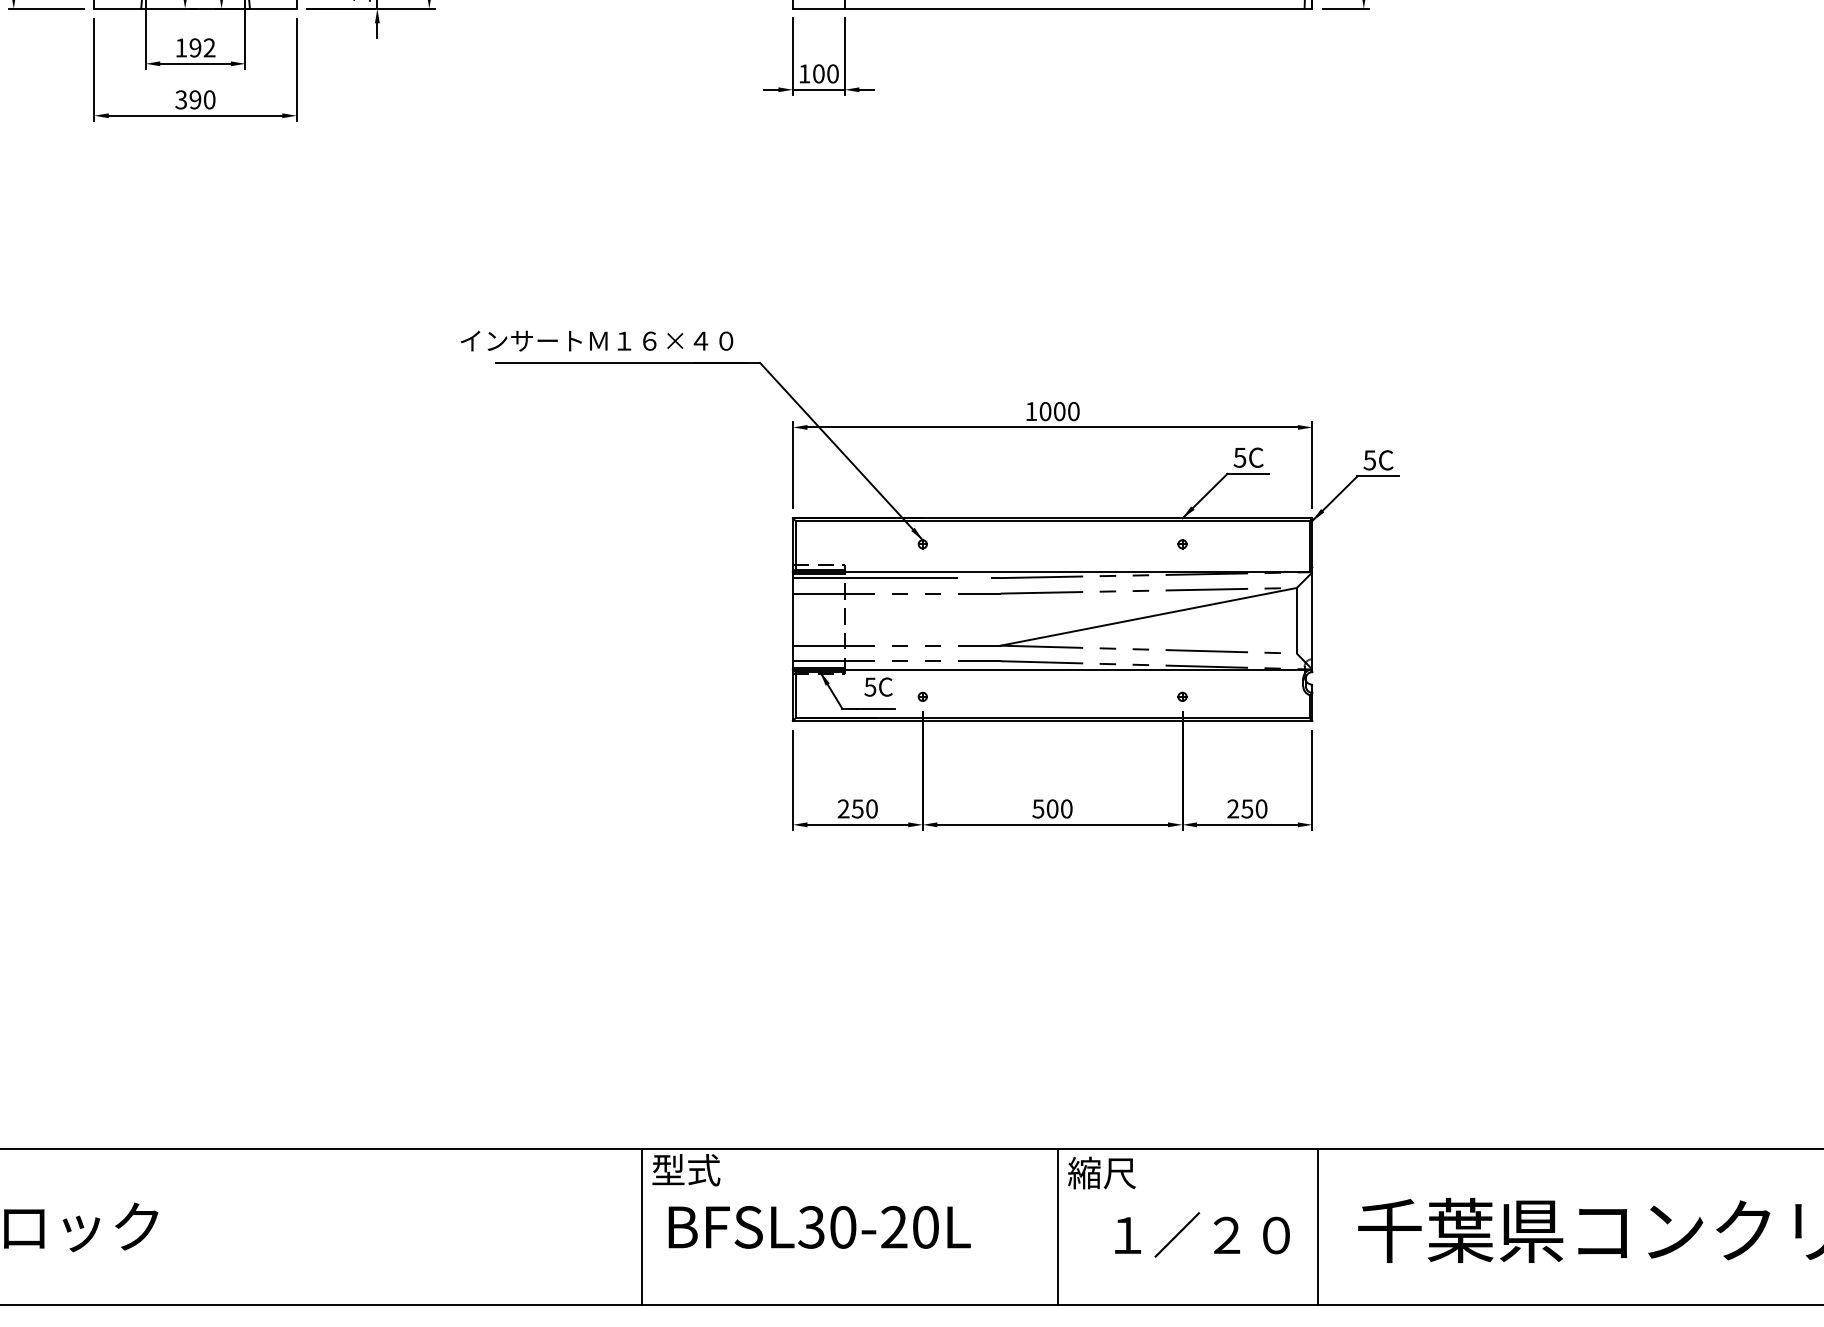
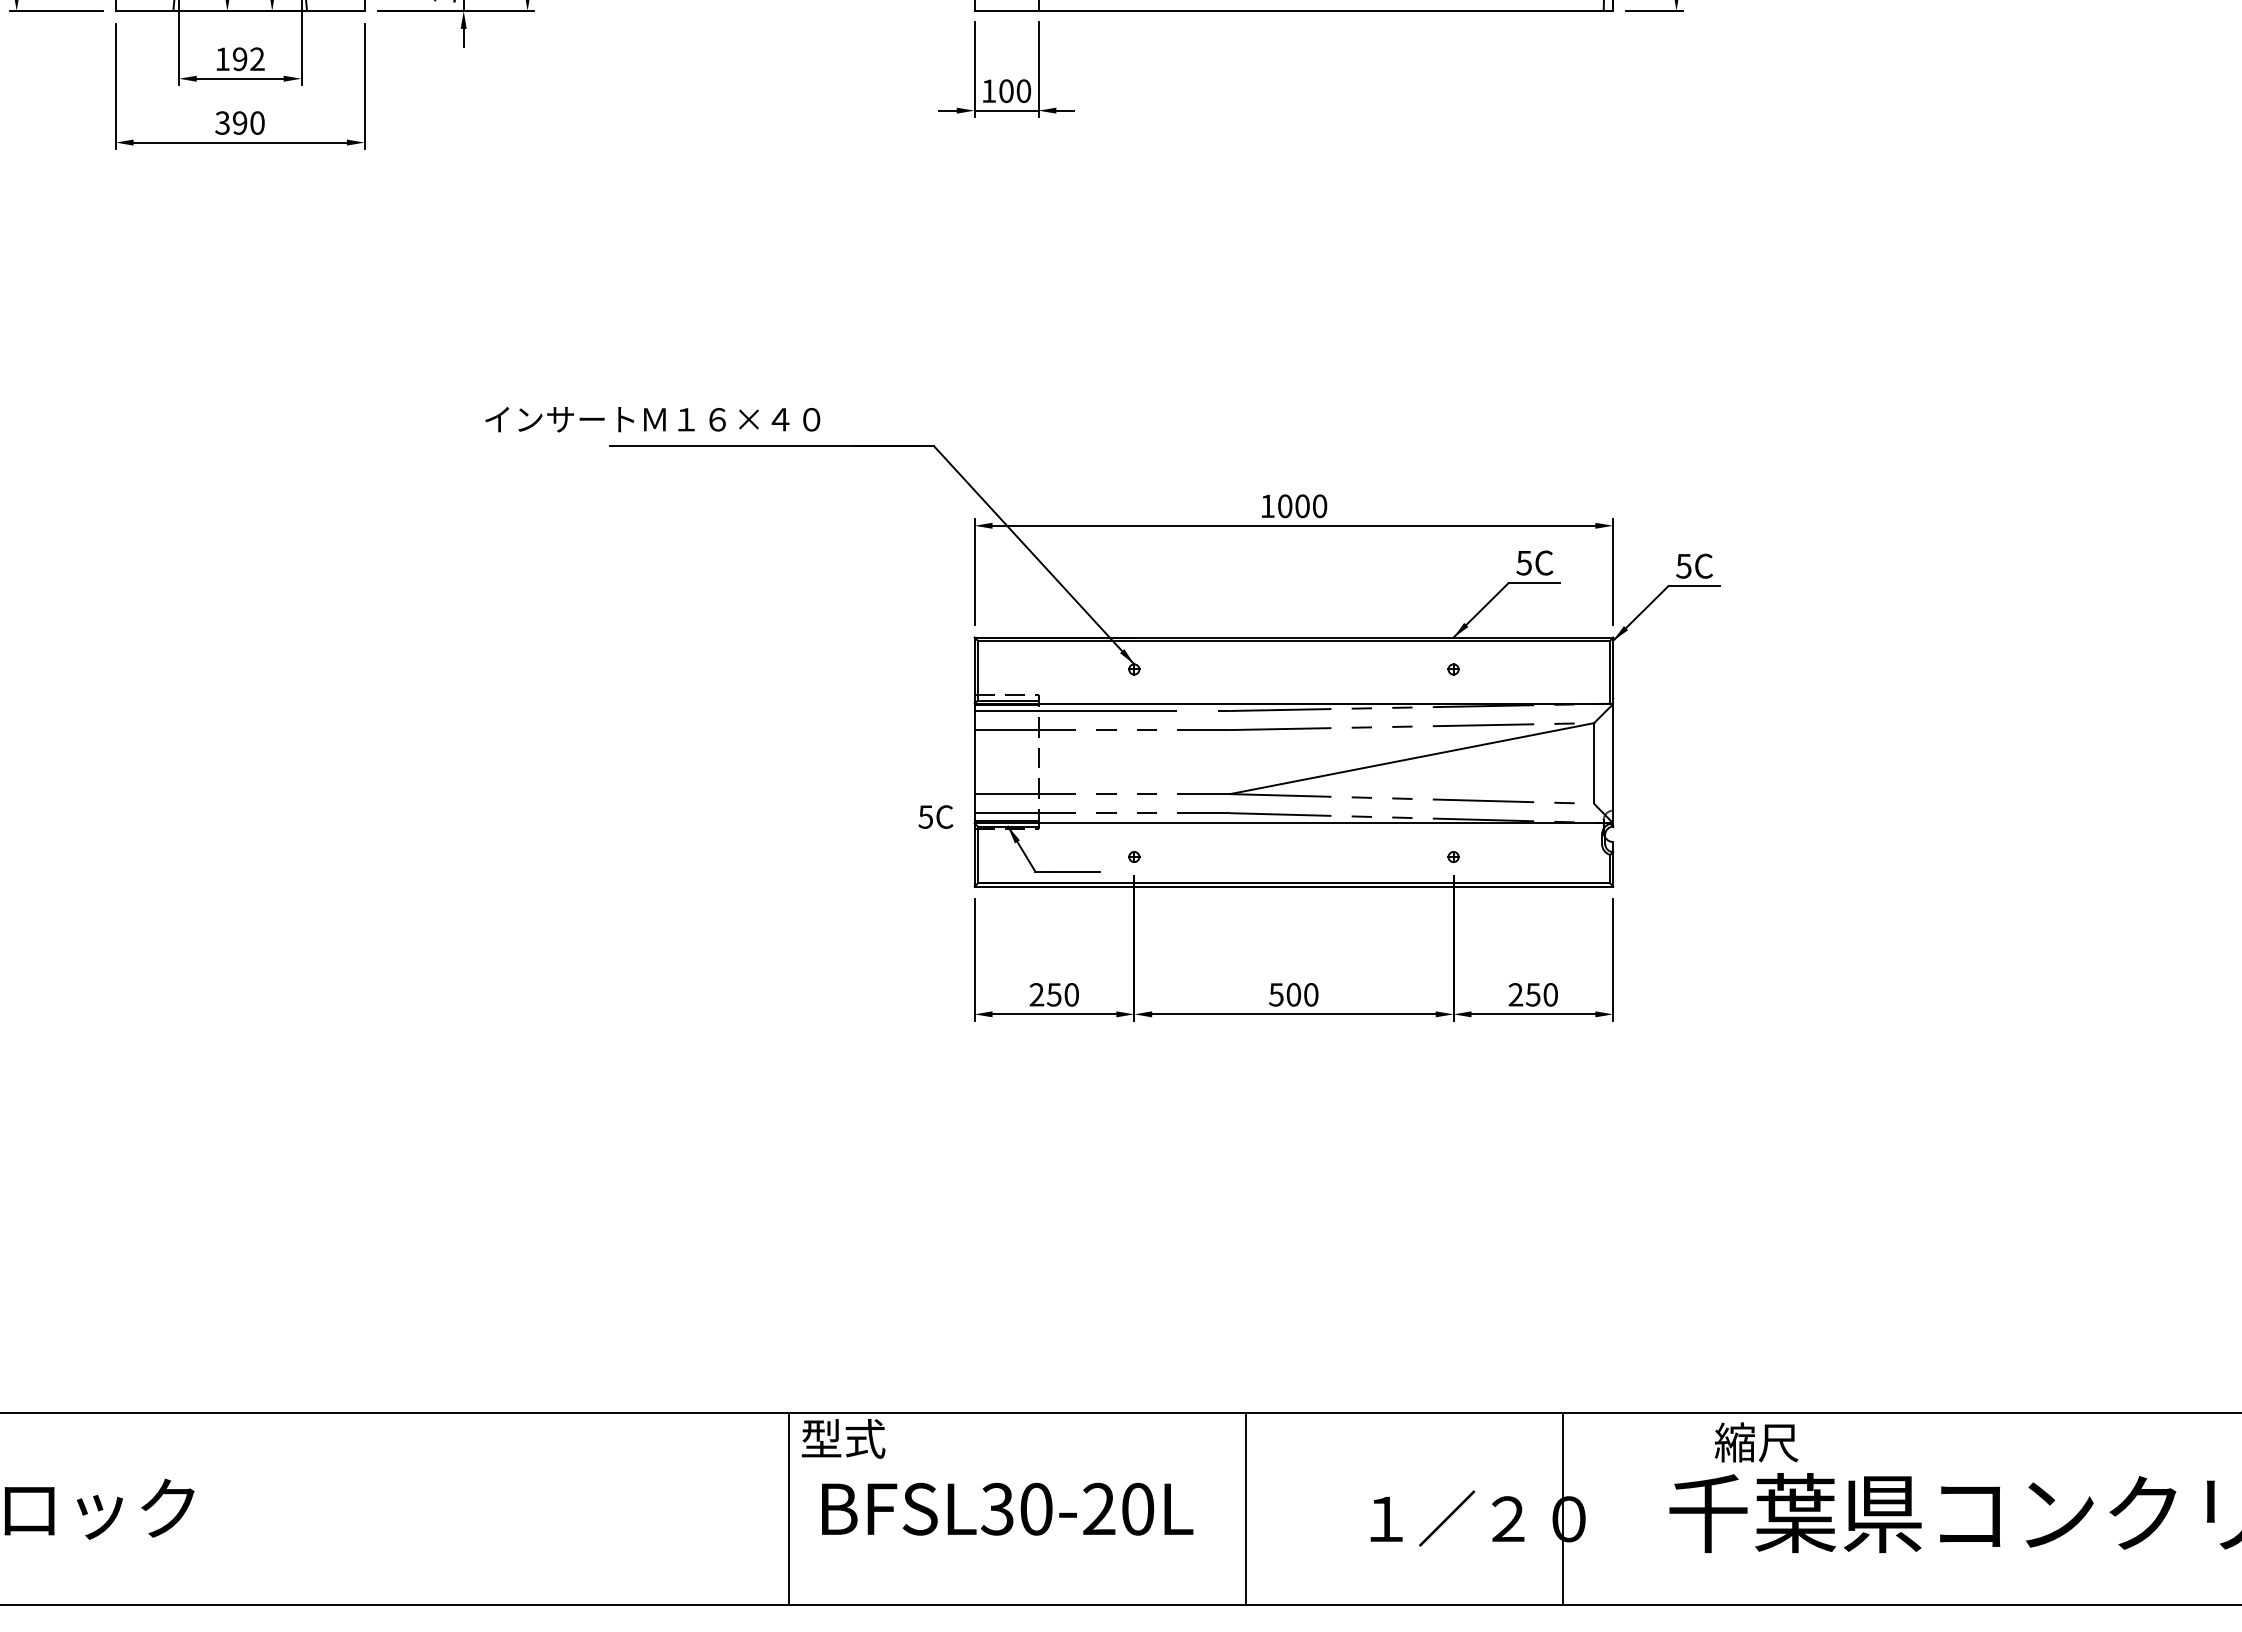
text: (596, 340) -> (652, 419), moved
text: (878, 686) -> (935, 816), moved
text: (1101, 1173) -> (1756, 1442), moved
line: (1058, 1227) -> (1246, 1509), moved
line: (1317, 1227) -> (1562, 1509), moved

